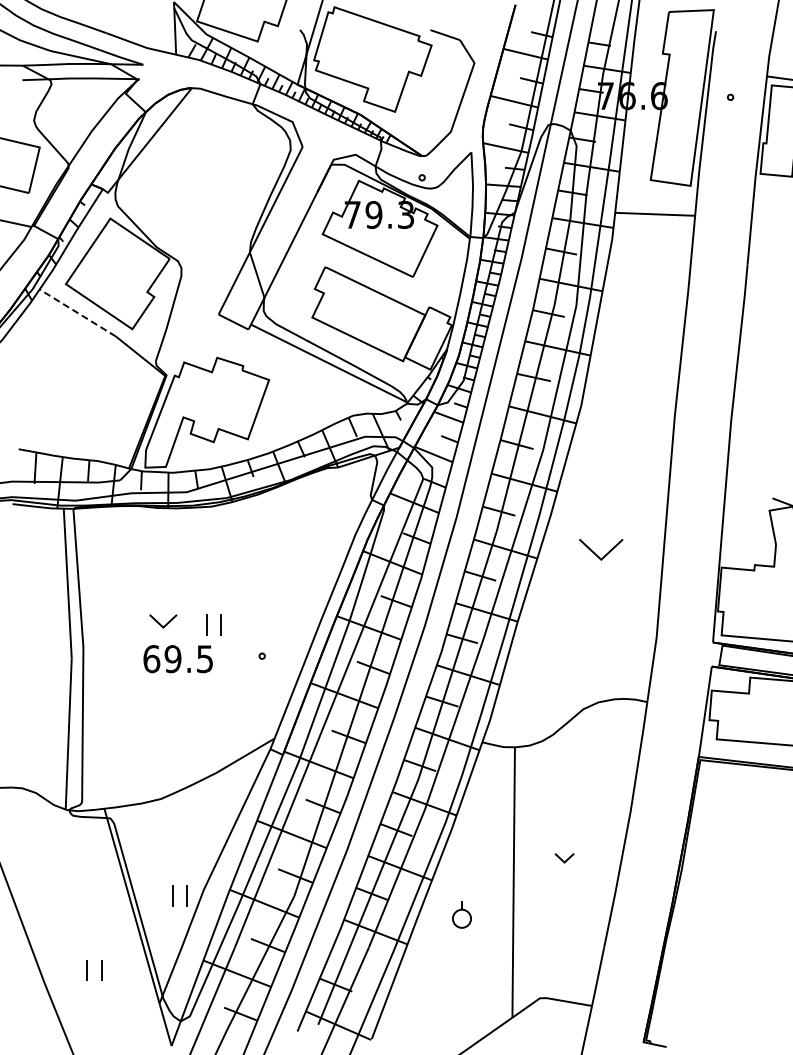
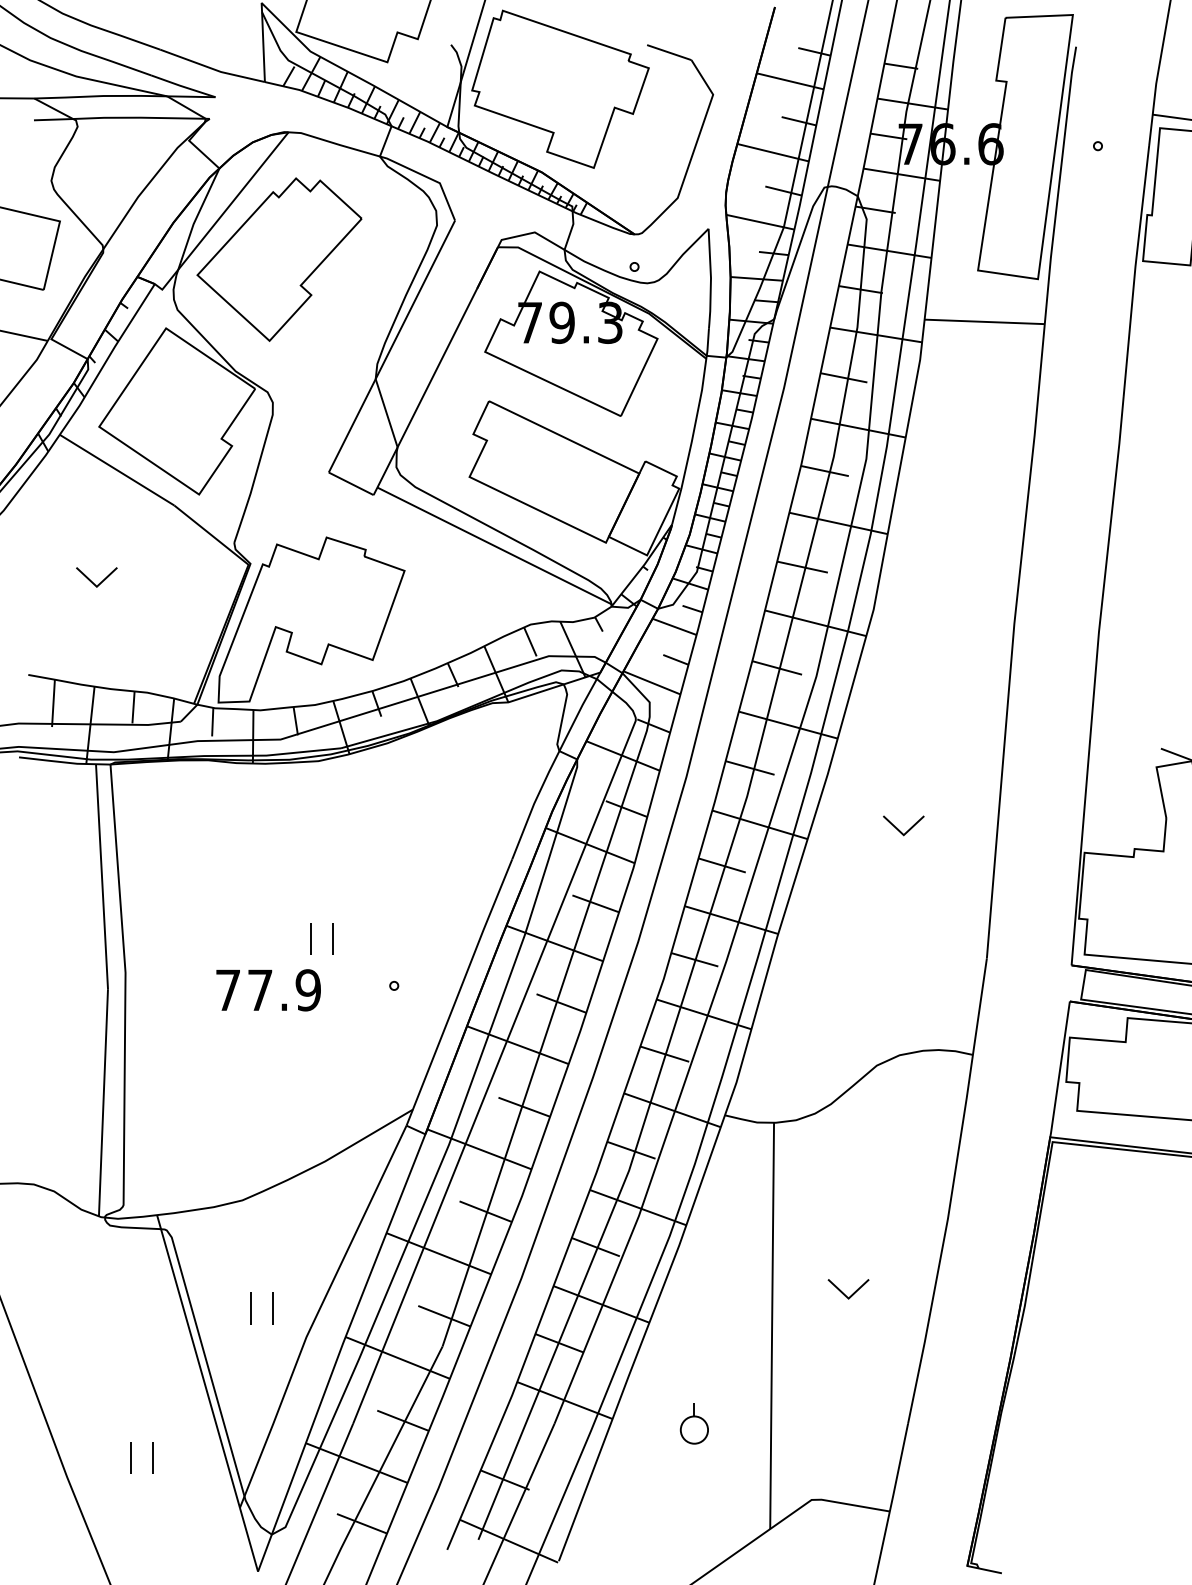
part: (185, 172) -> (278, 259), added
line: (77, 312) -> (116, 469), dashed -> solid
part: (601, 549) -> (904, 825), size x0.62
part: (163, 621) -> (97, 577), moved
text: (178, 659) -> (268, 990), 69.5 -> 77.9
part: (564, 858) -> (848, 1289), size x1.43
part: (179, 895) -> (260, 1307), moved
part: (461, 914) -> (693, 1423), moved

